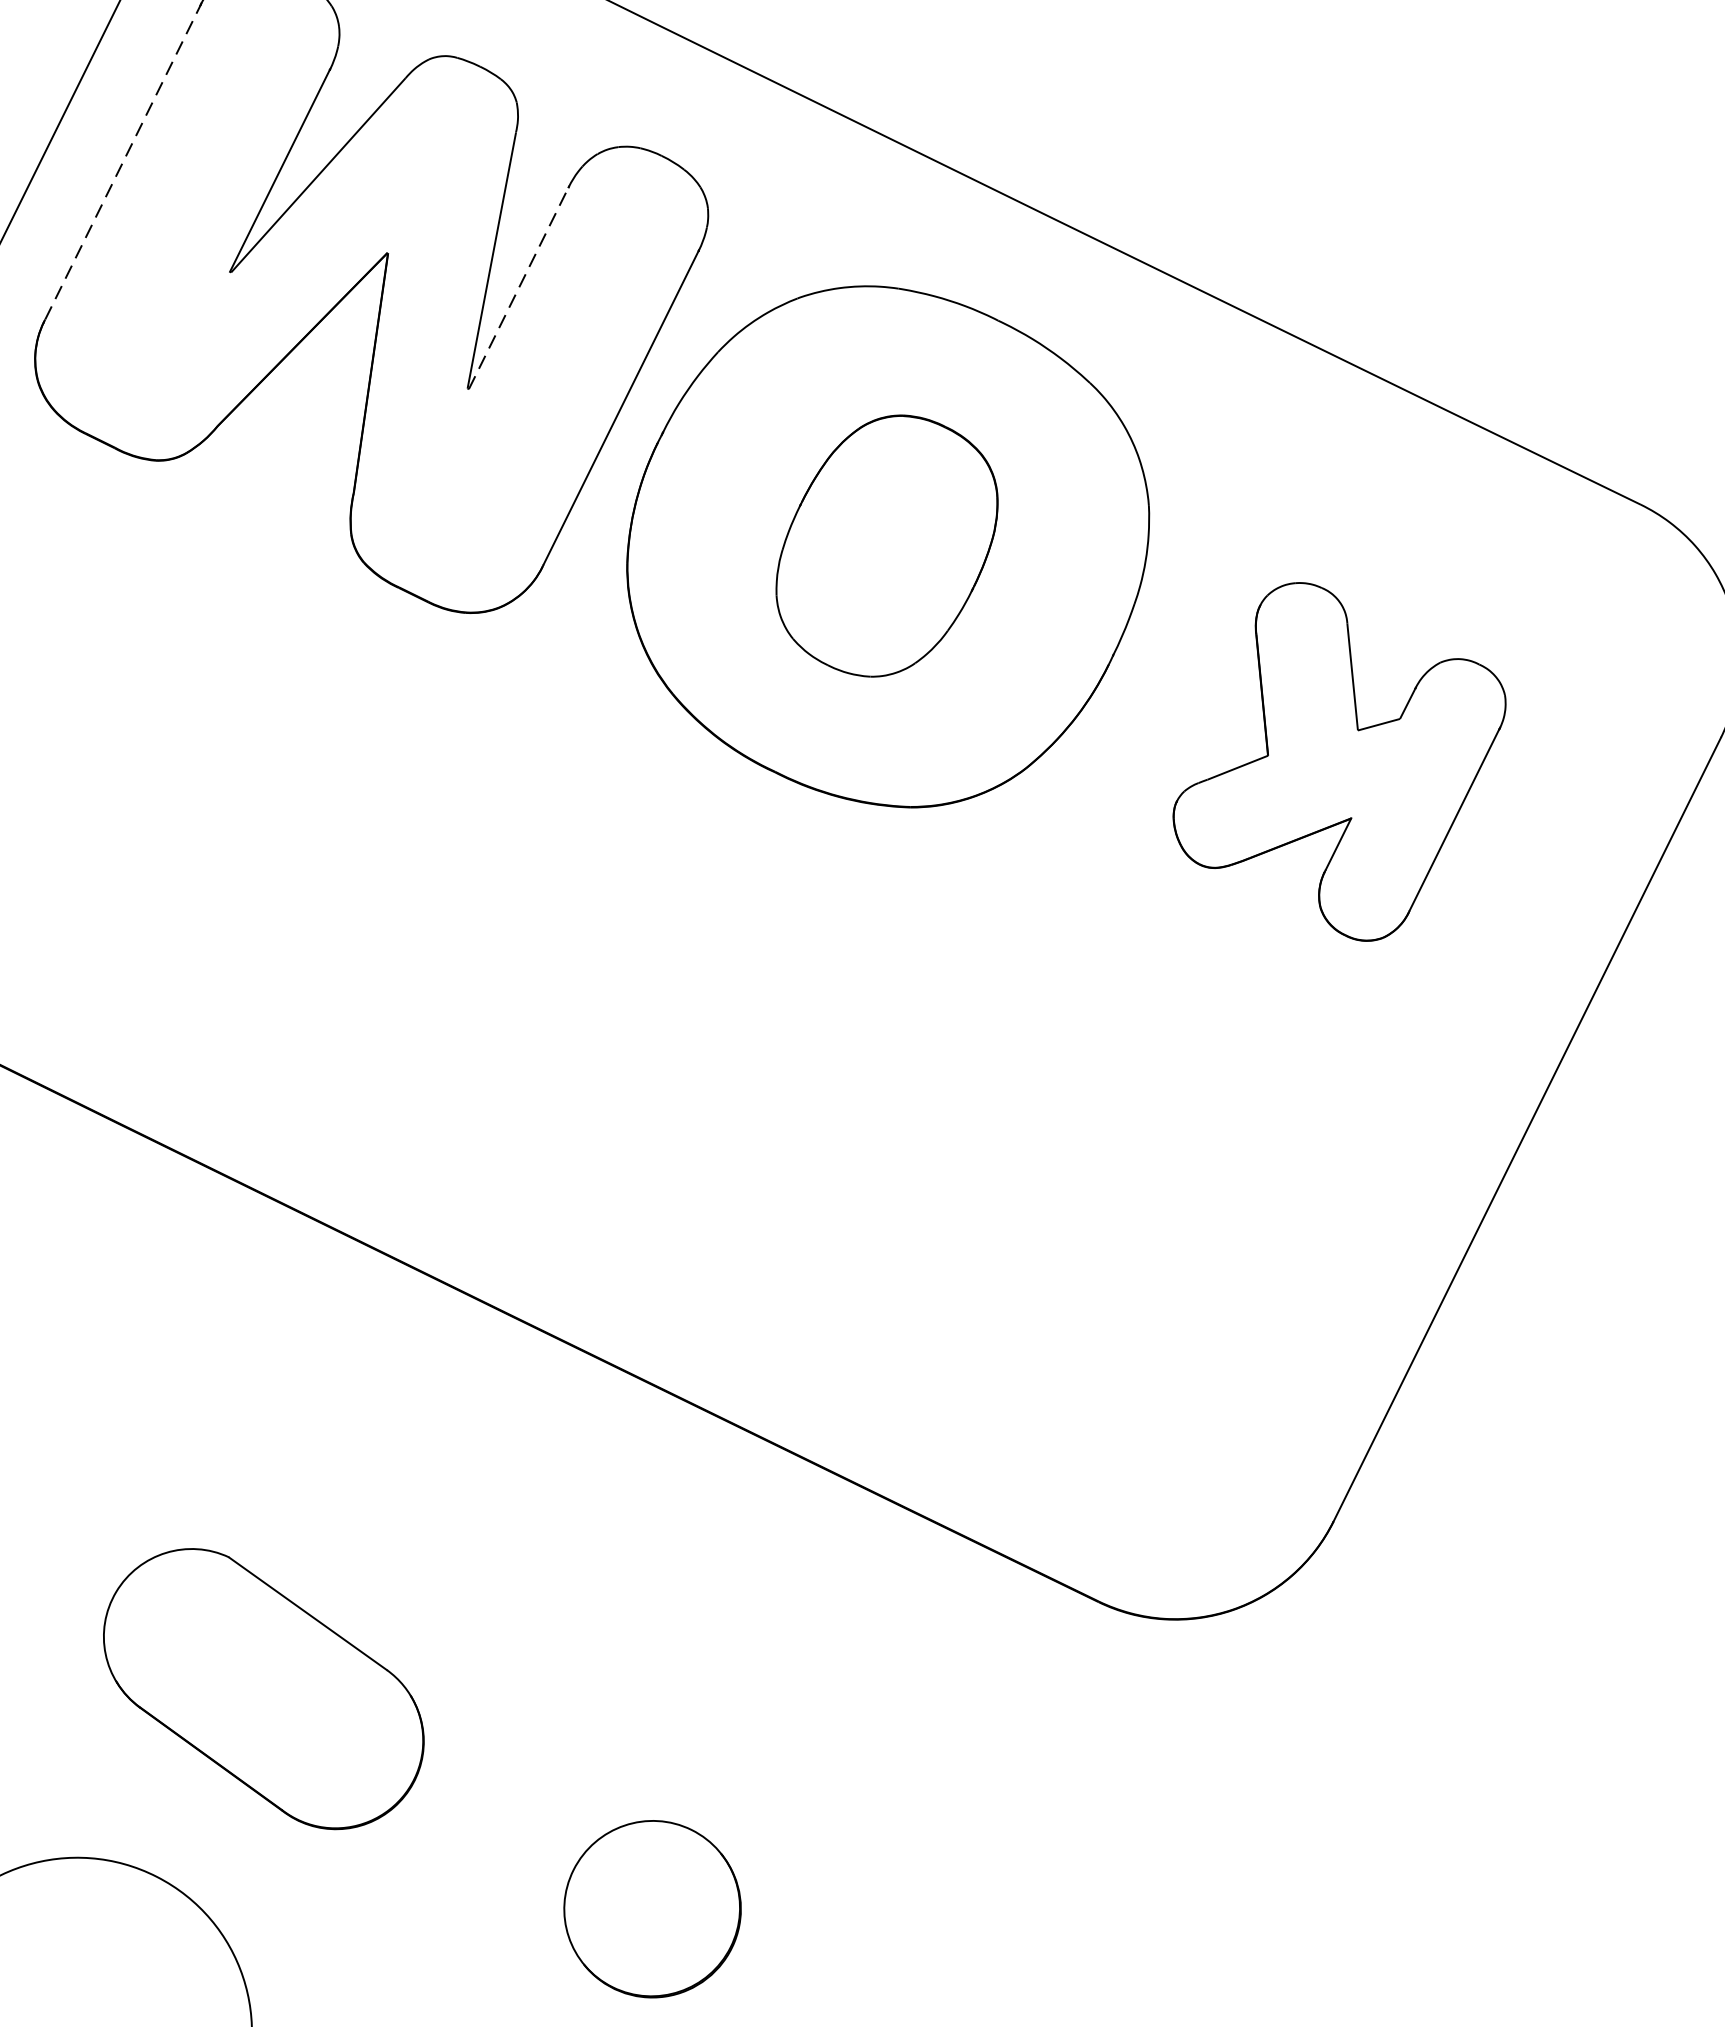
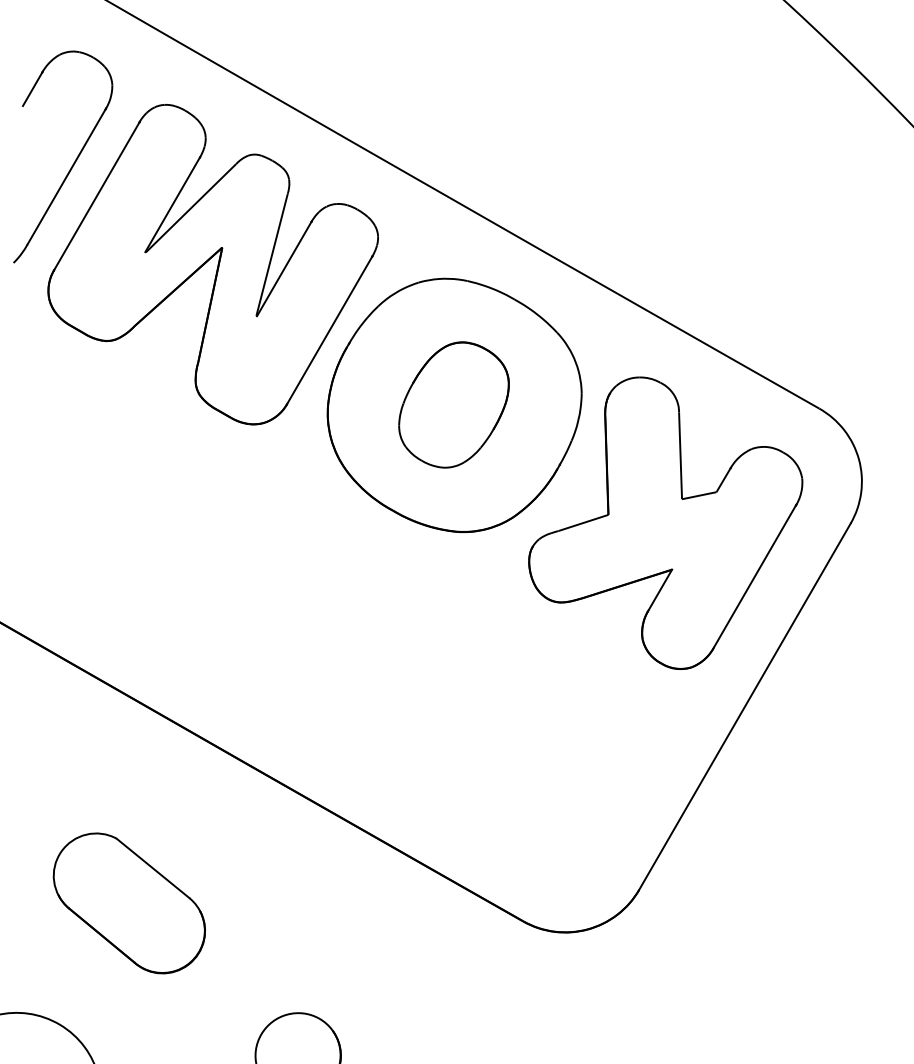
line: (121, 163) -> (96, 196), dashed -> solid
line: (519, 287) -> (284, 268), dashed -> solid
part: (1338, 760) -> (665, 522), size x1.67
part: (261, 1689) -> (128, 903), moved

